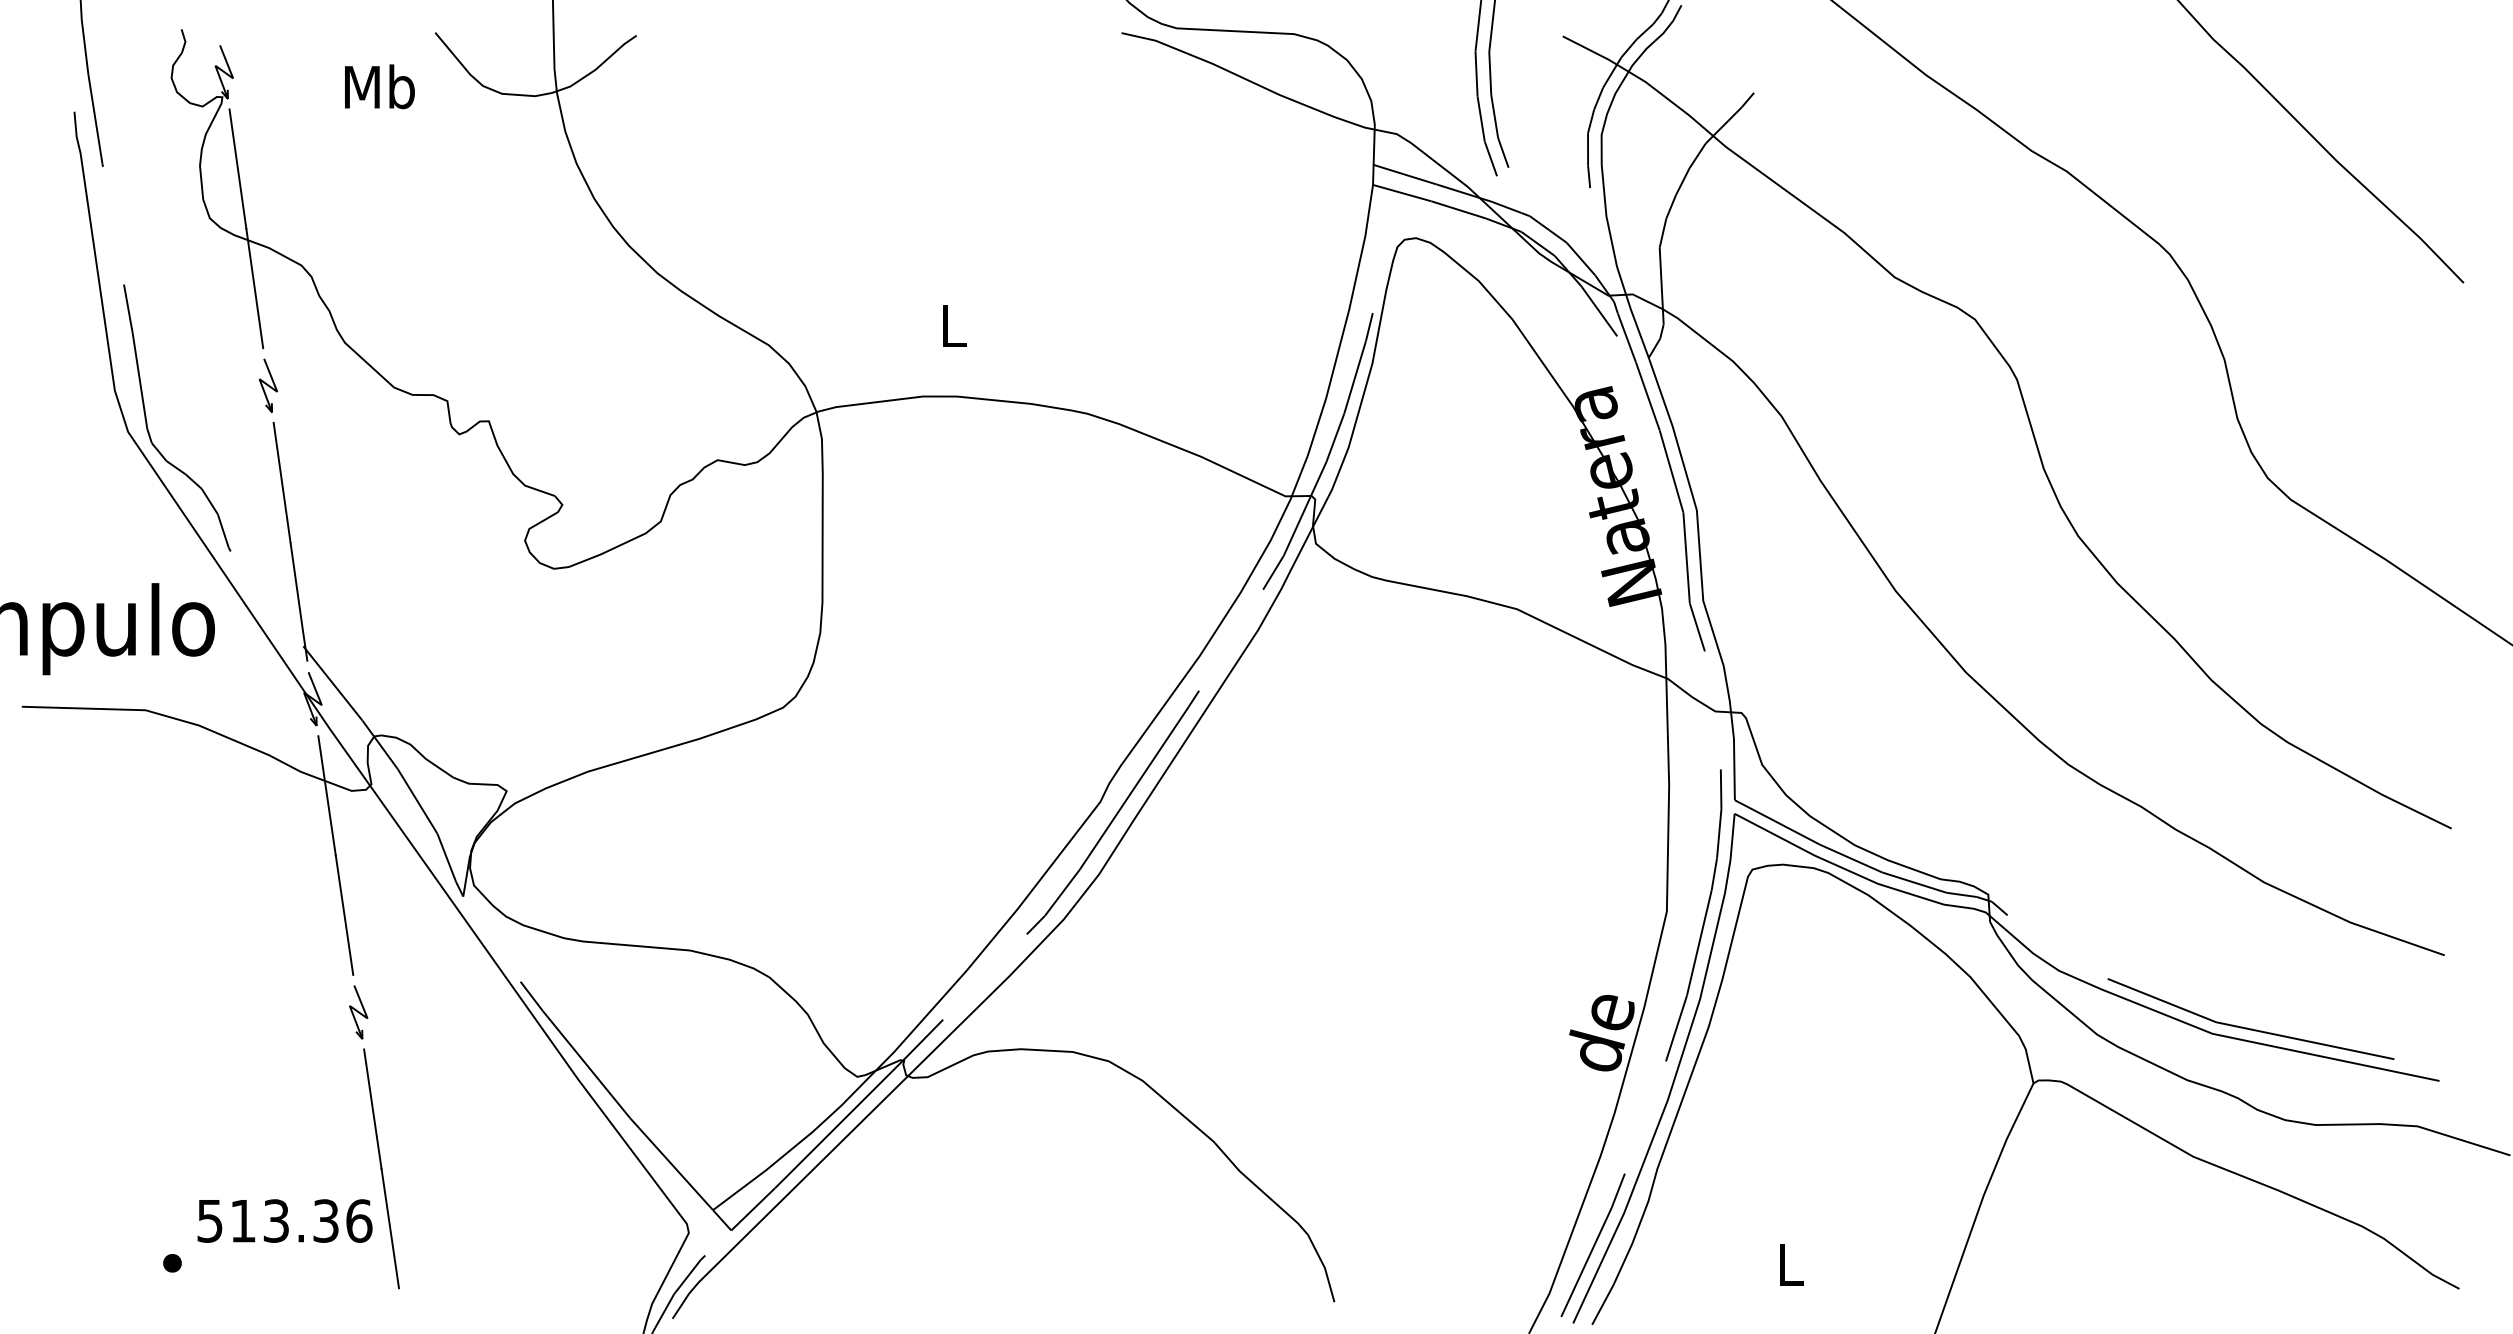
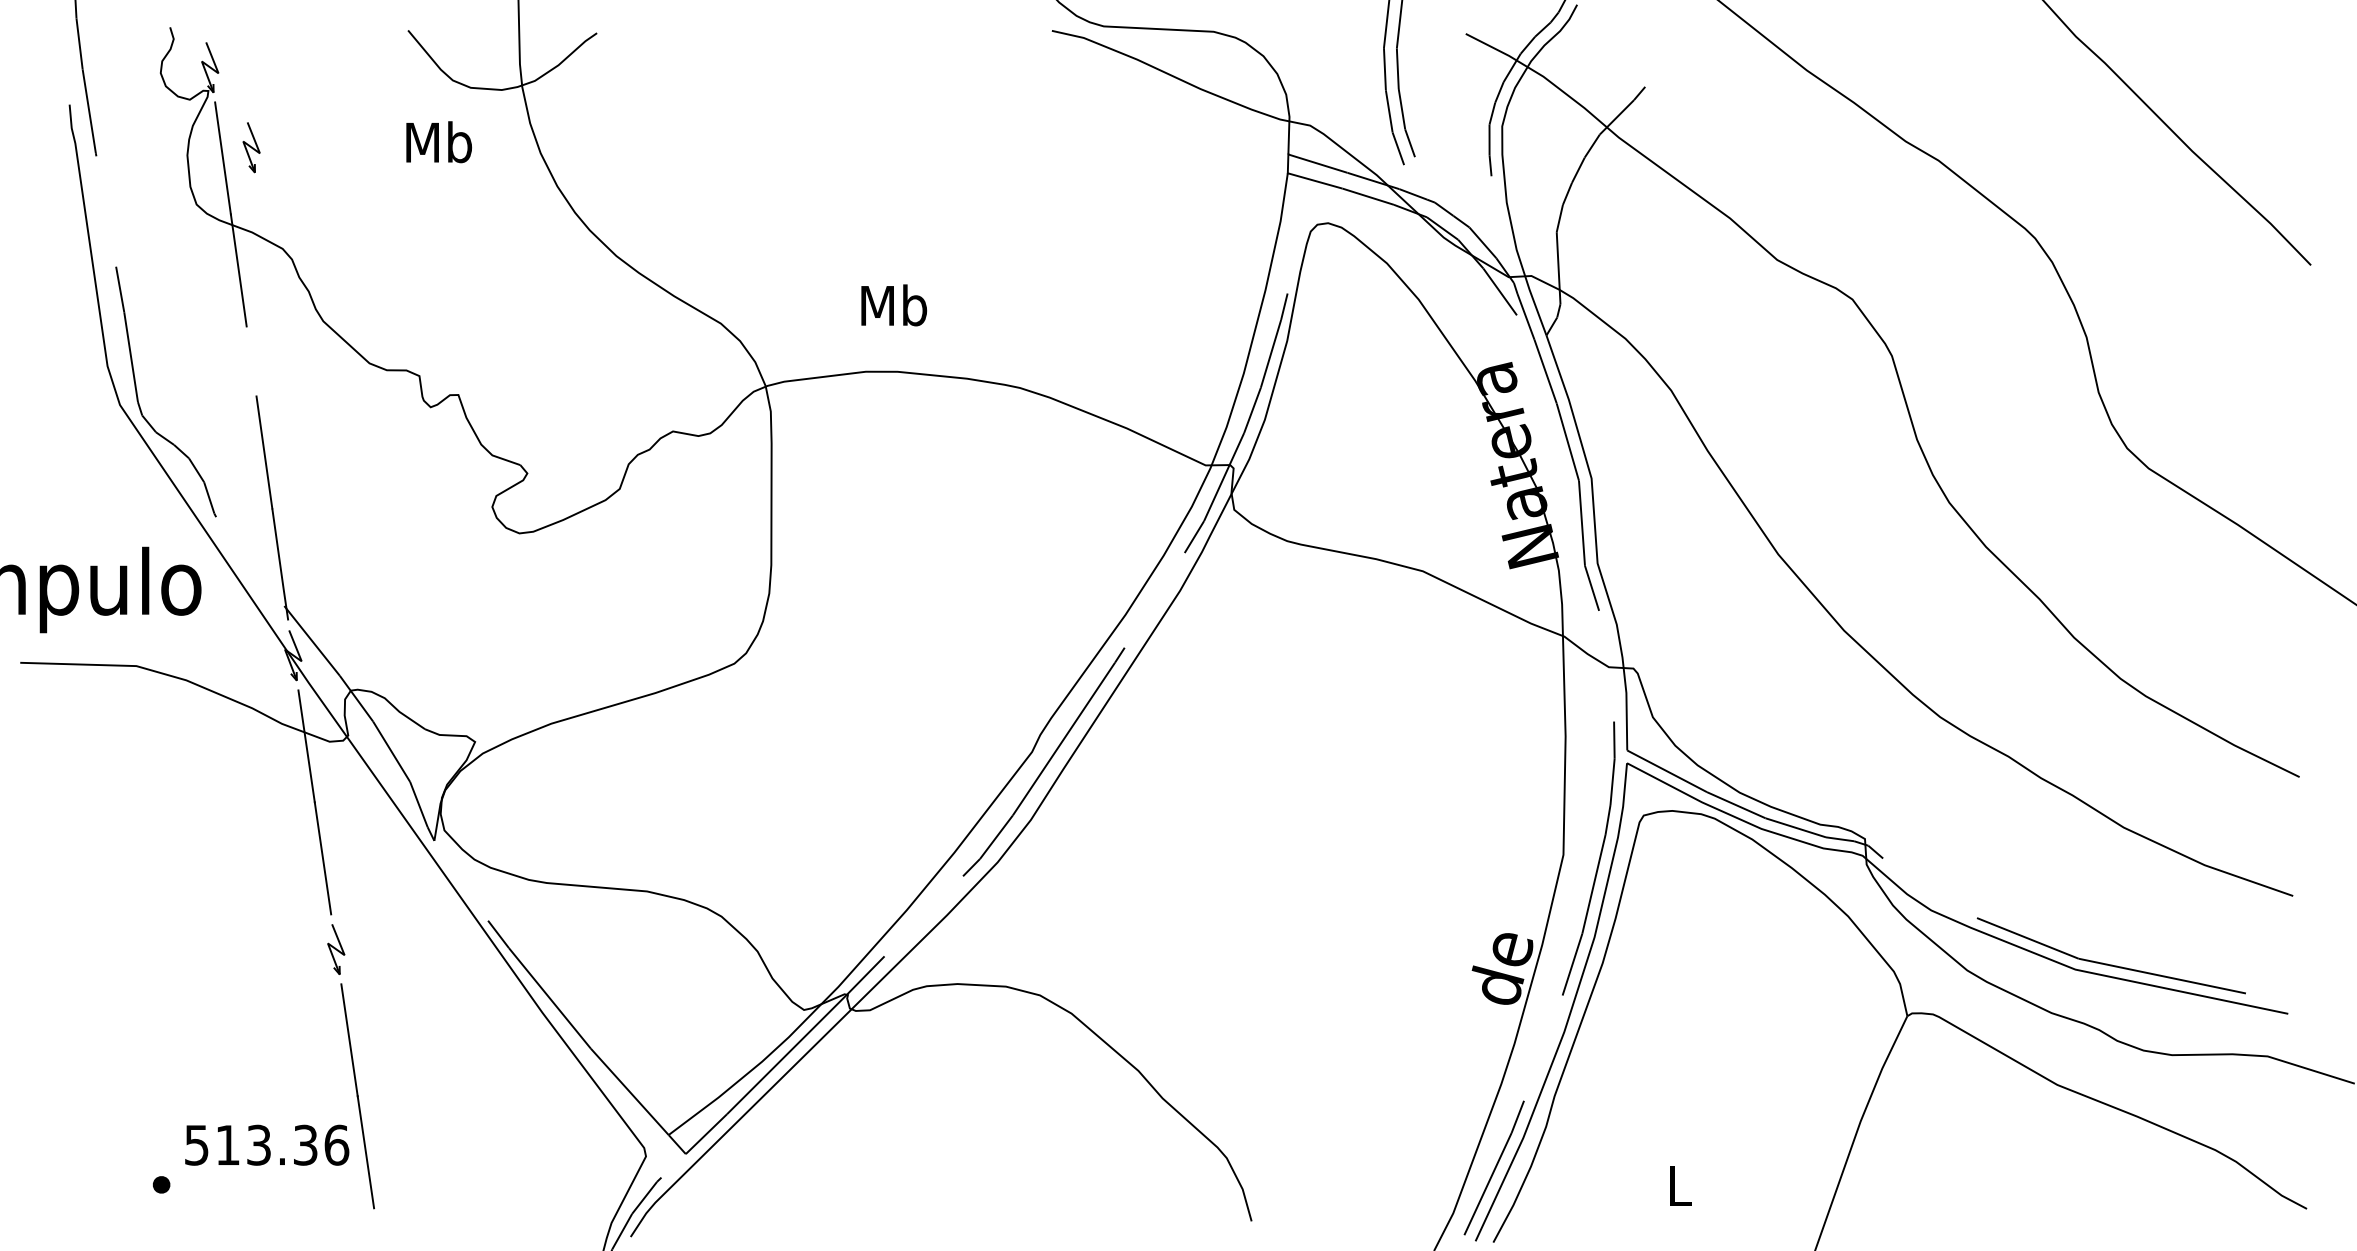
text: (379, 87) -> (438, 142), moved
text: (953, 325) -> (894, 305), L -> Mb
part: (268, 385) -> (251, 147), moved

